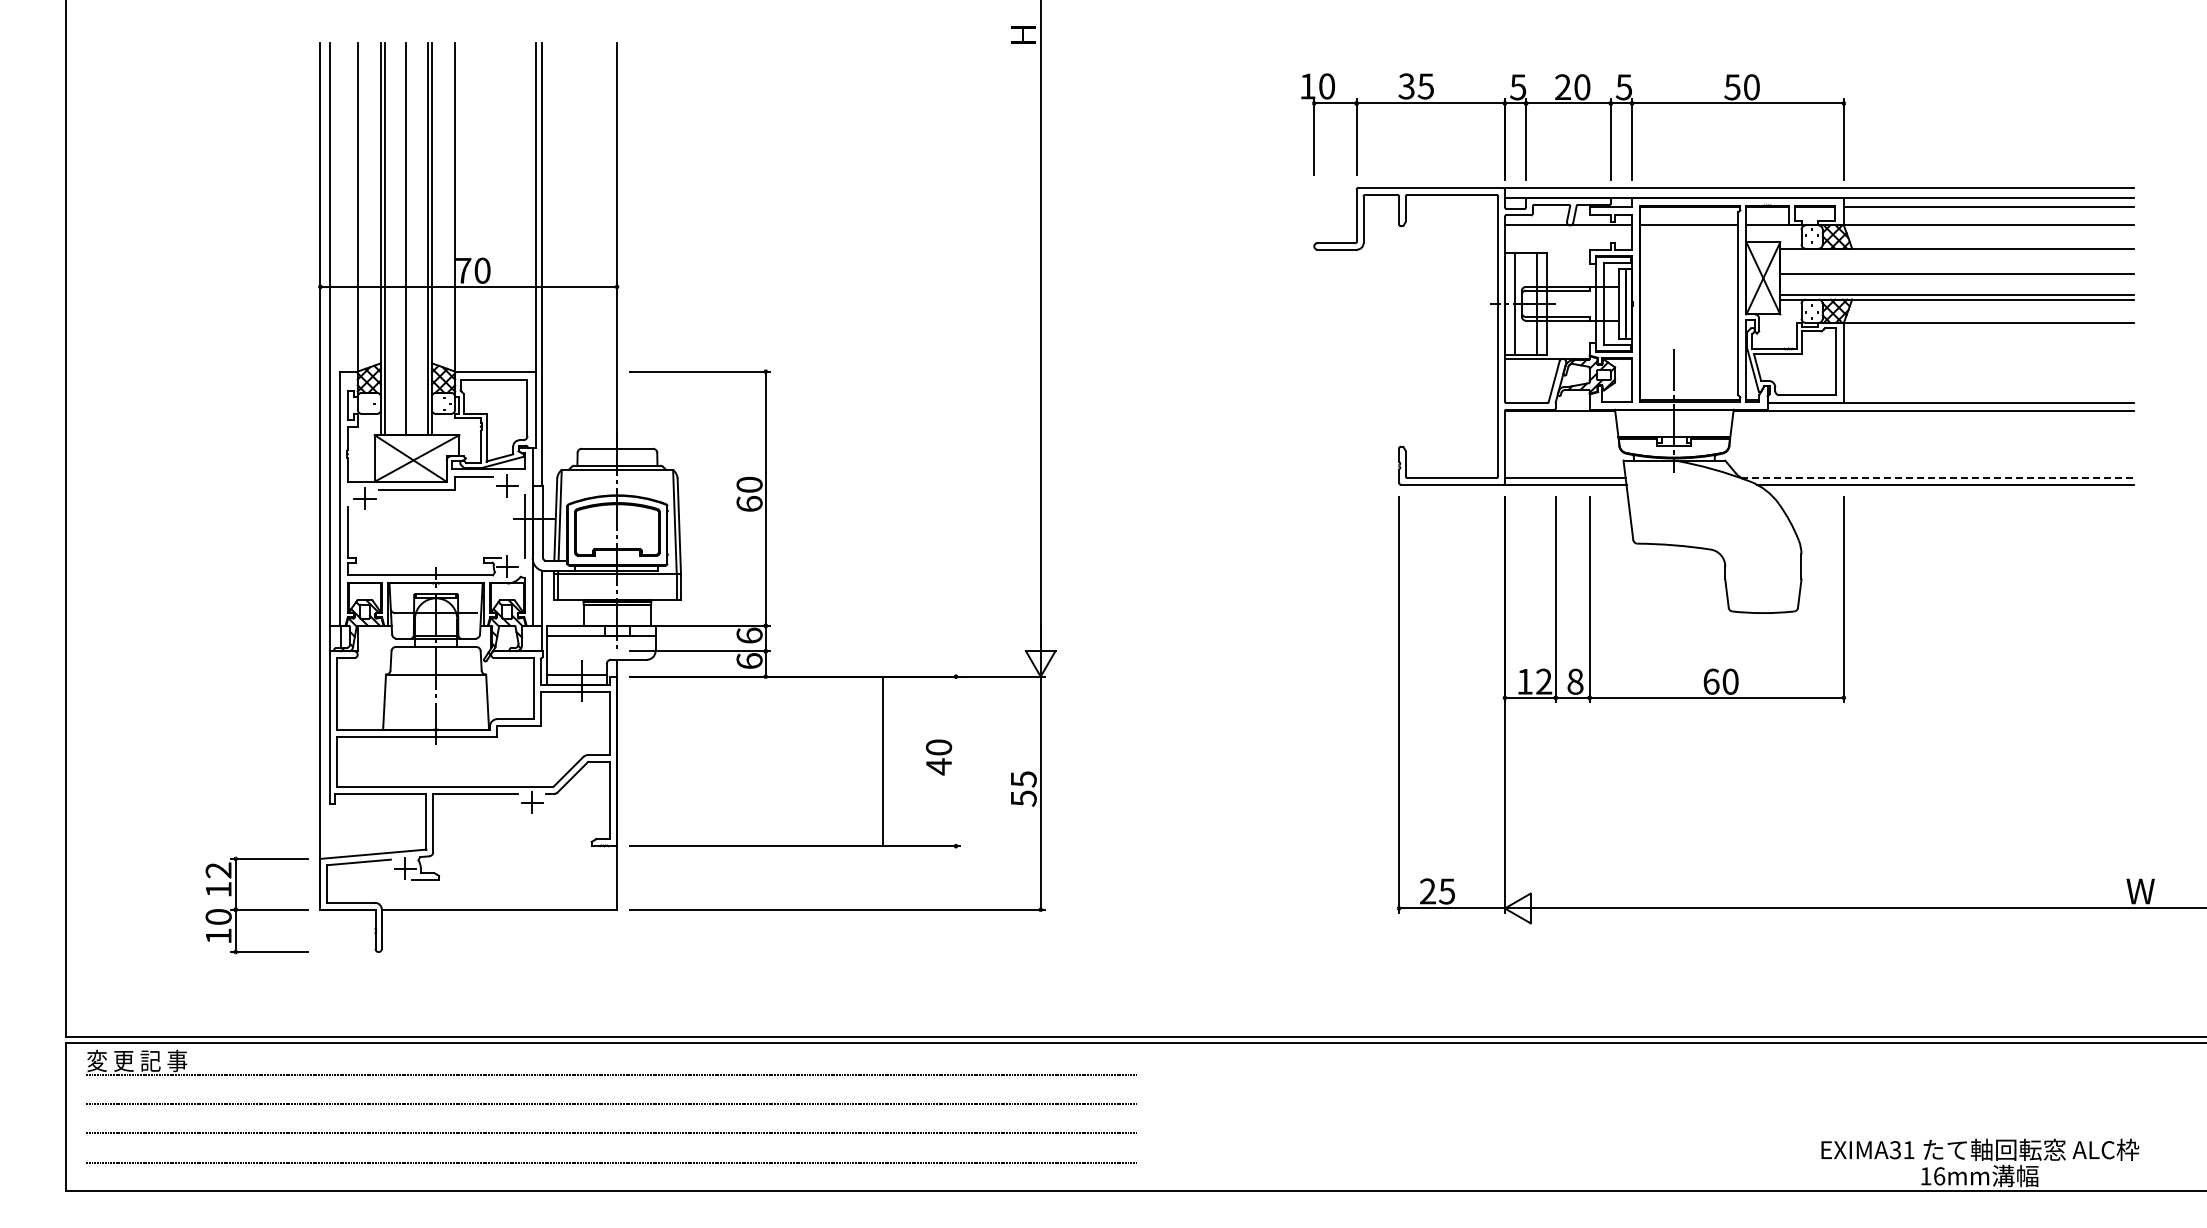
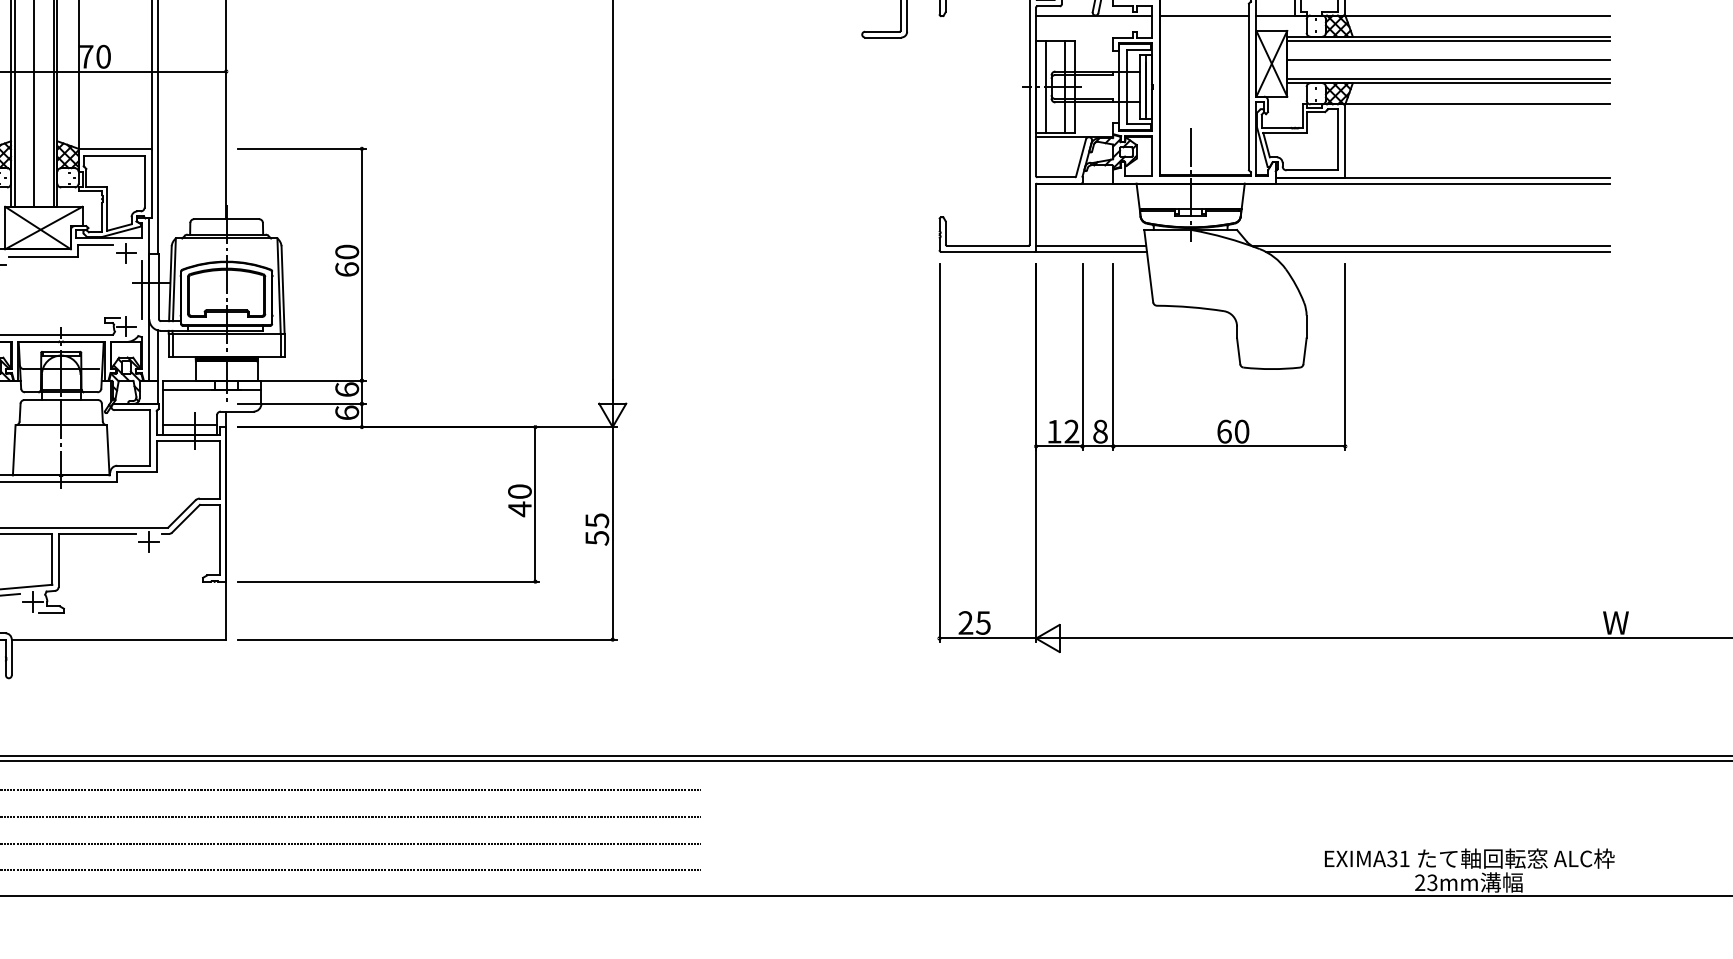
line: (1957, 253) -> (1448, 41), added
line: (1938, 477) -> (1431, 245), dashed -> solid
line: (882, 761) -> (534, 504), moved
text: (1932, 1176) -> (1426, 882), 16mm -> 23mm

